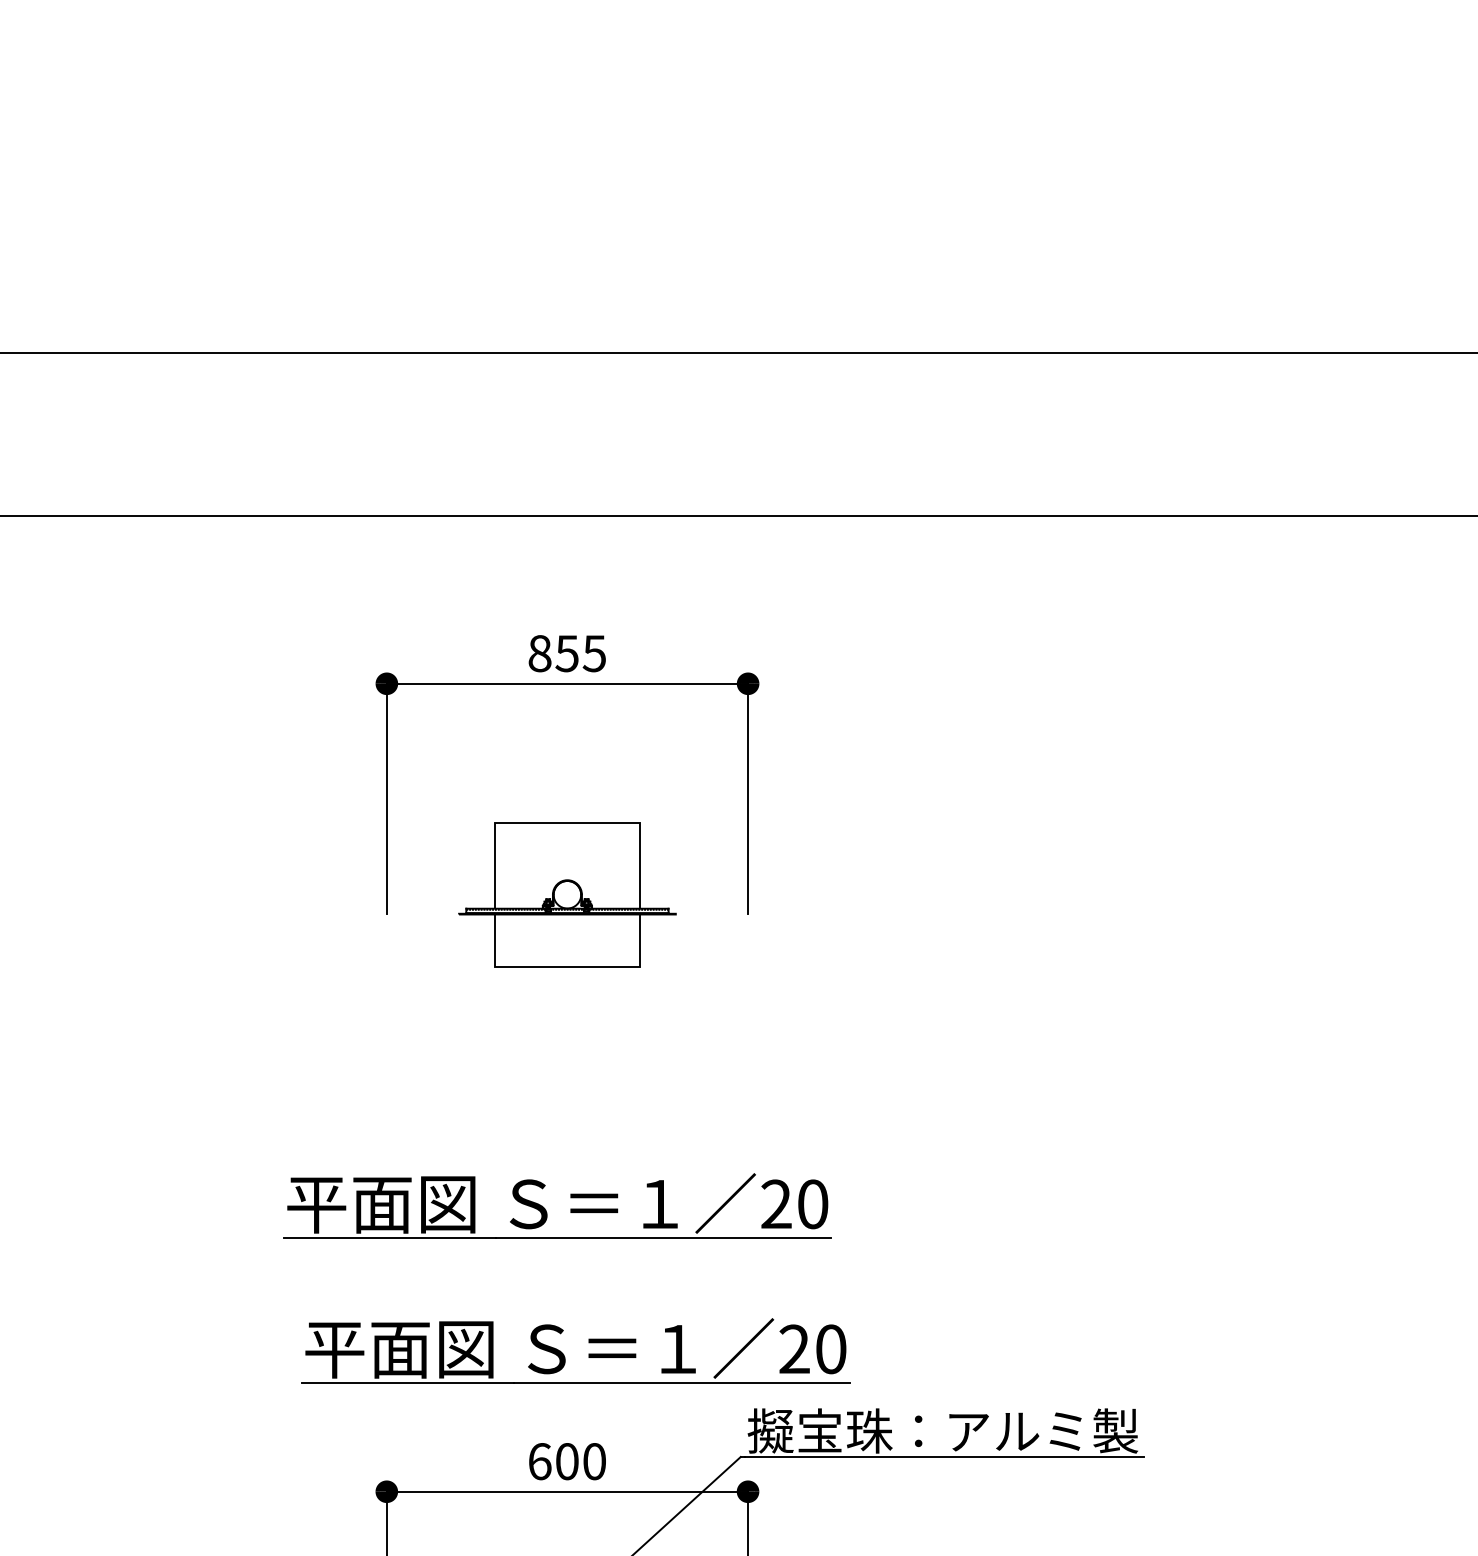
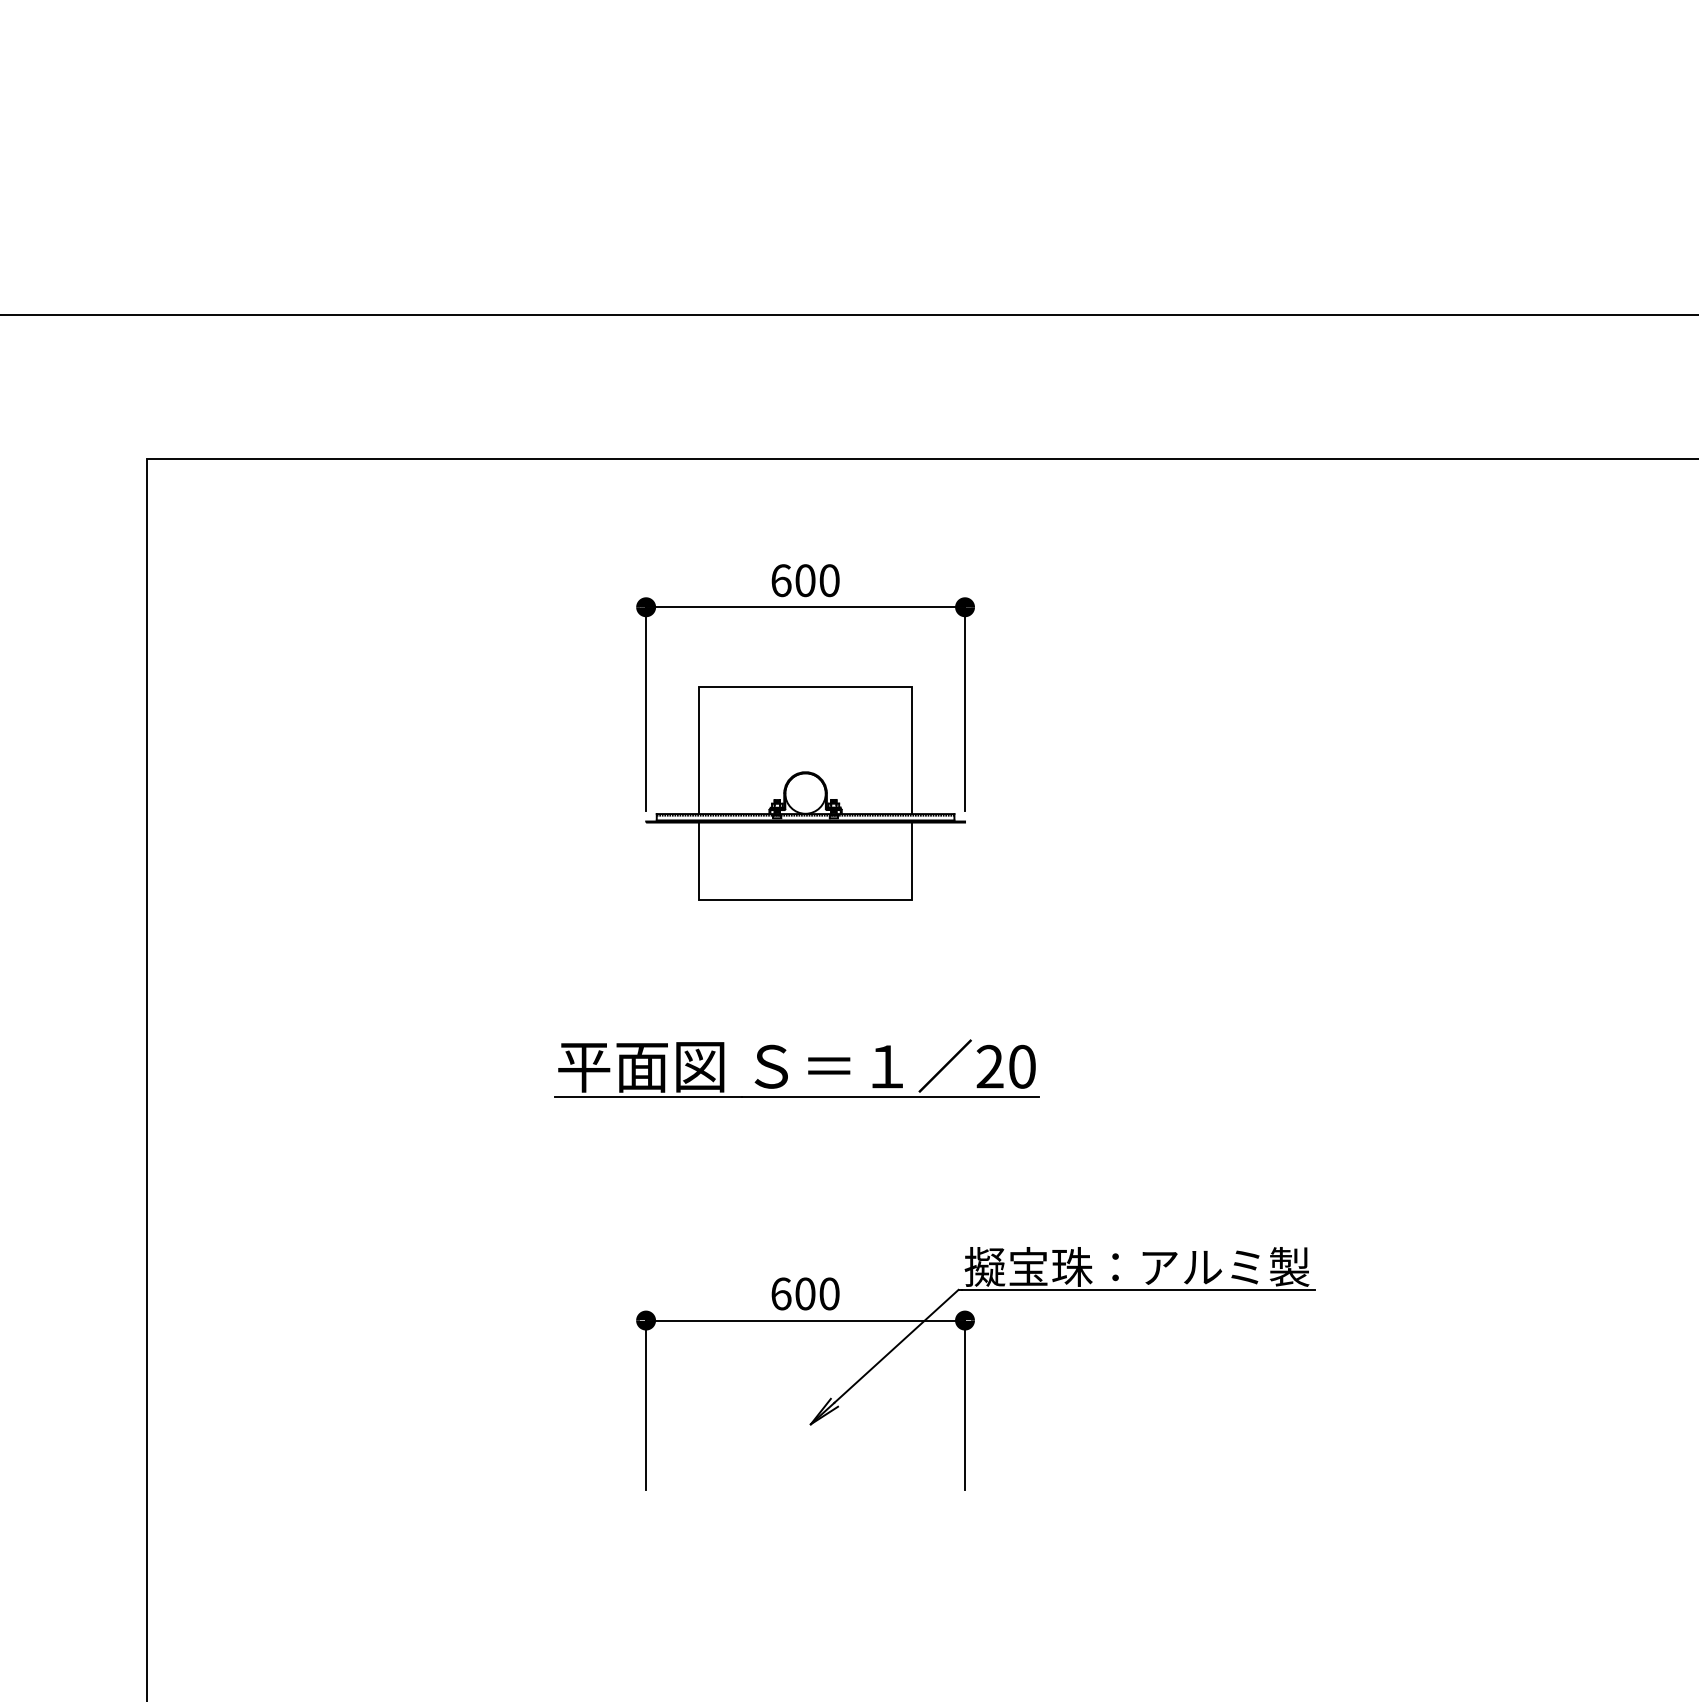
text: (567, 653) -> (805, 580), 855 -> 600
part: (567, 894) -> (805, 793), size x1.67
part: (565, 1355) -> (803, 1200), removed

